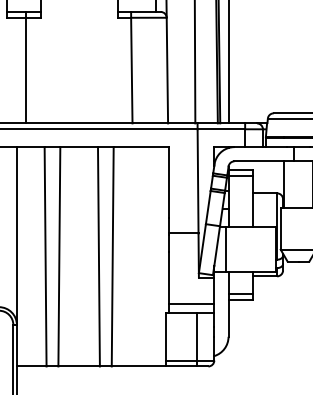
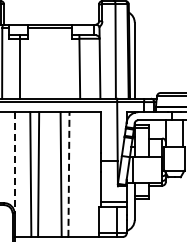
line: (16, 235) -> (14, 162), solid -> dashed
line: (111, 256) -> (68, 174), solid -> dashed

